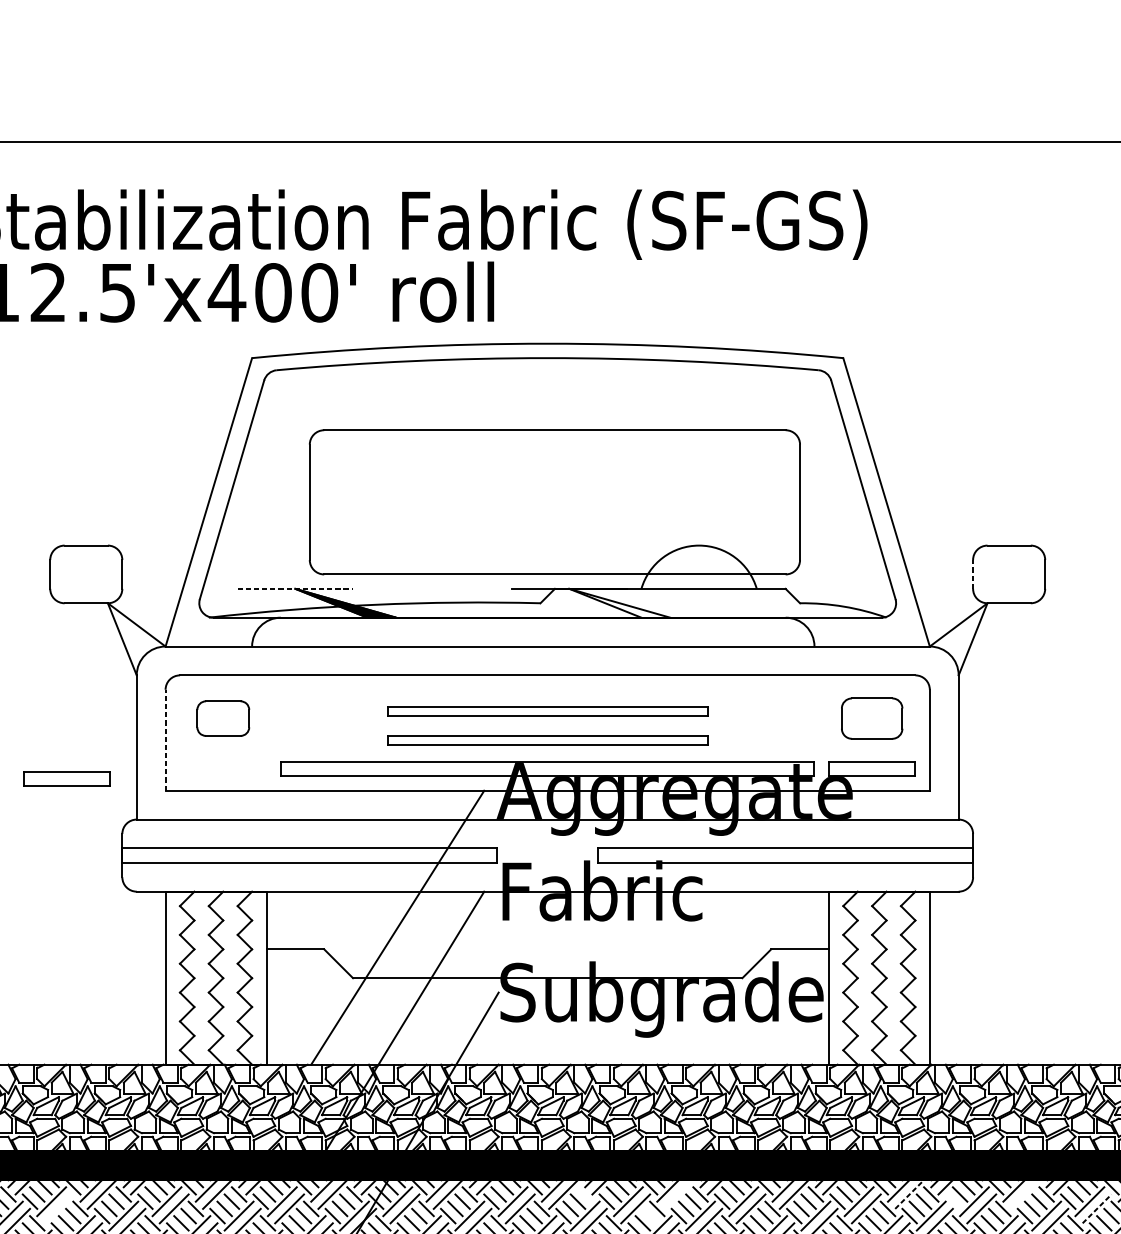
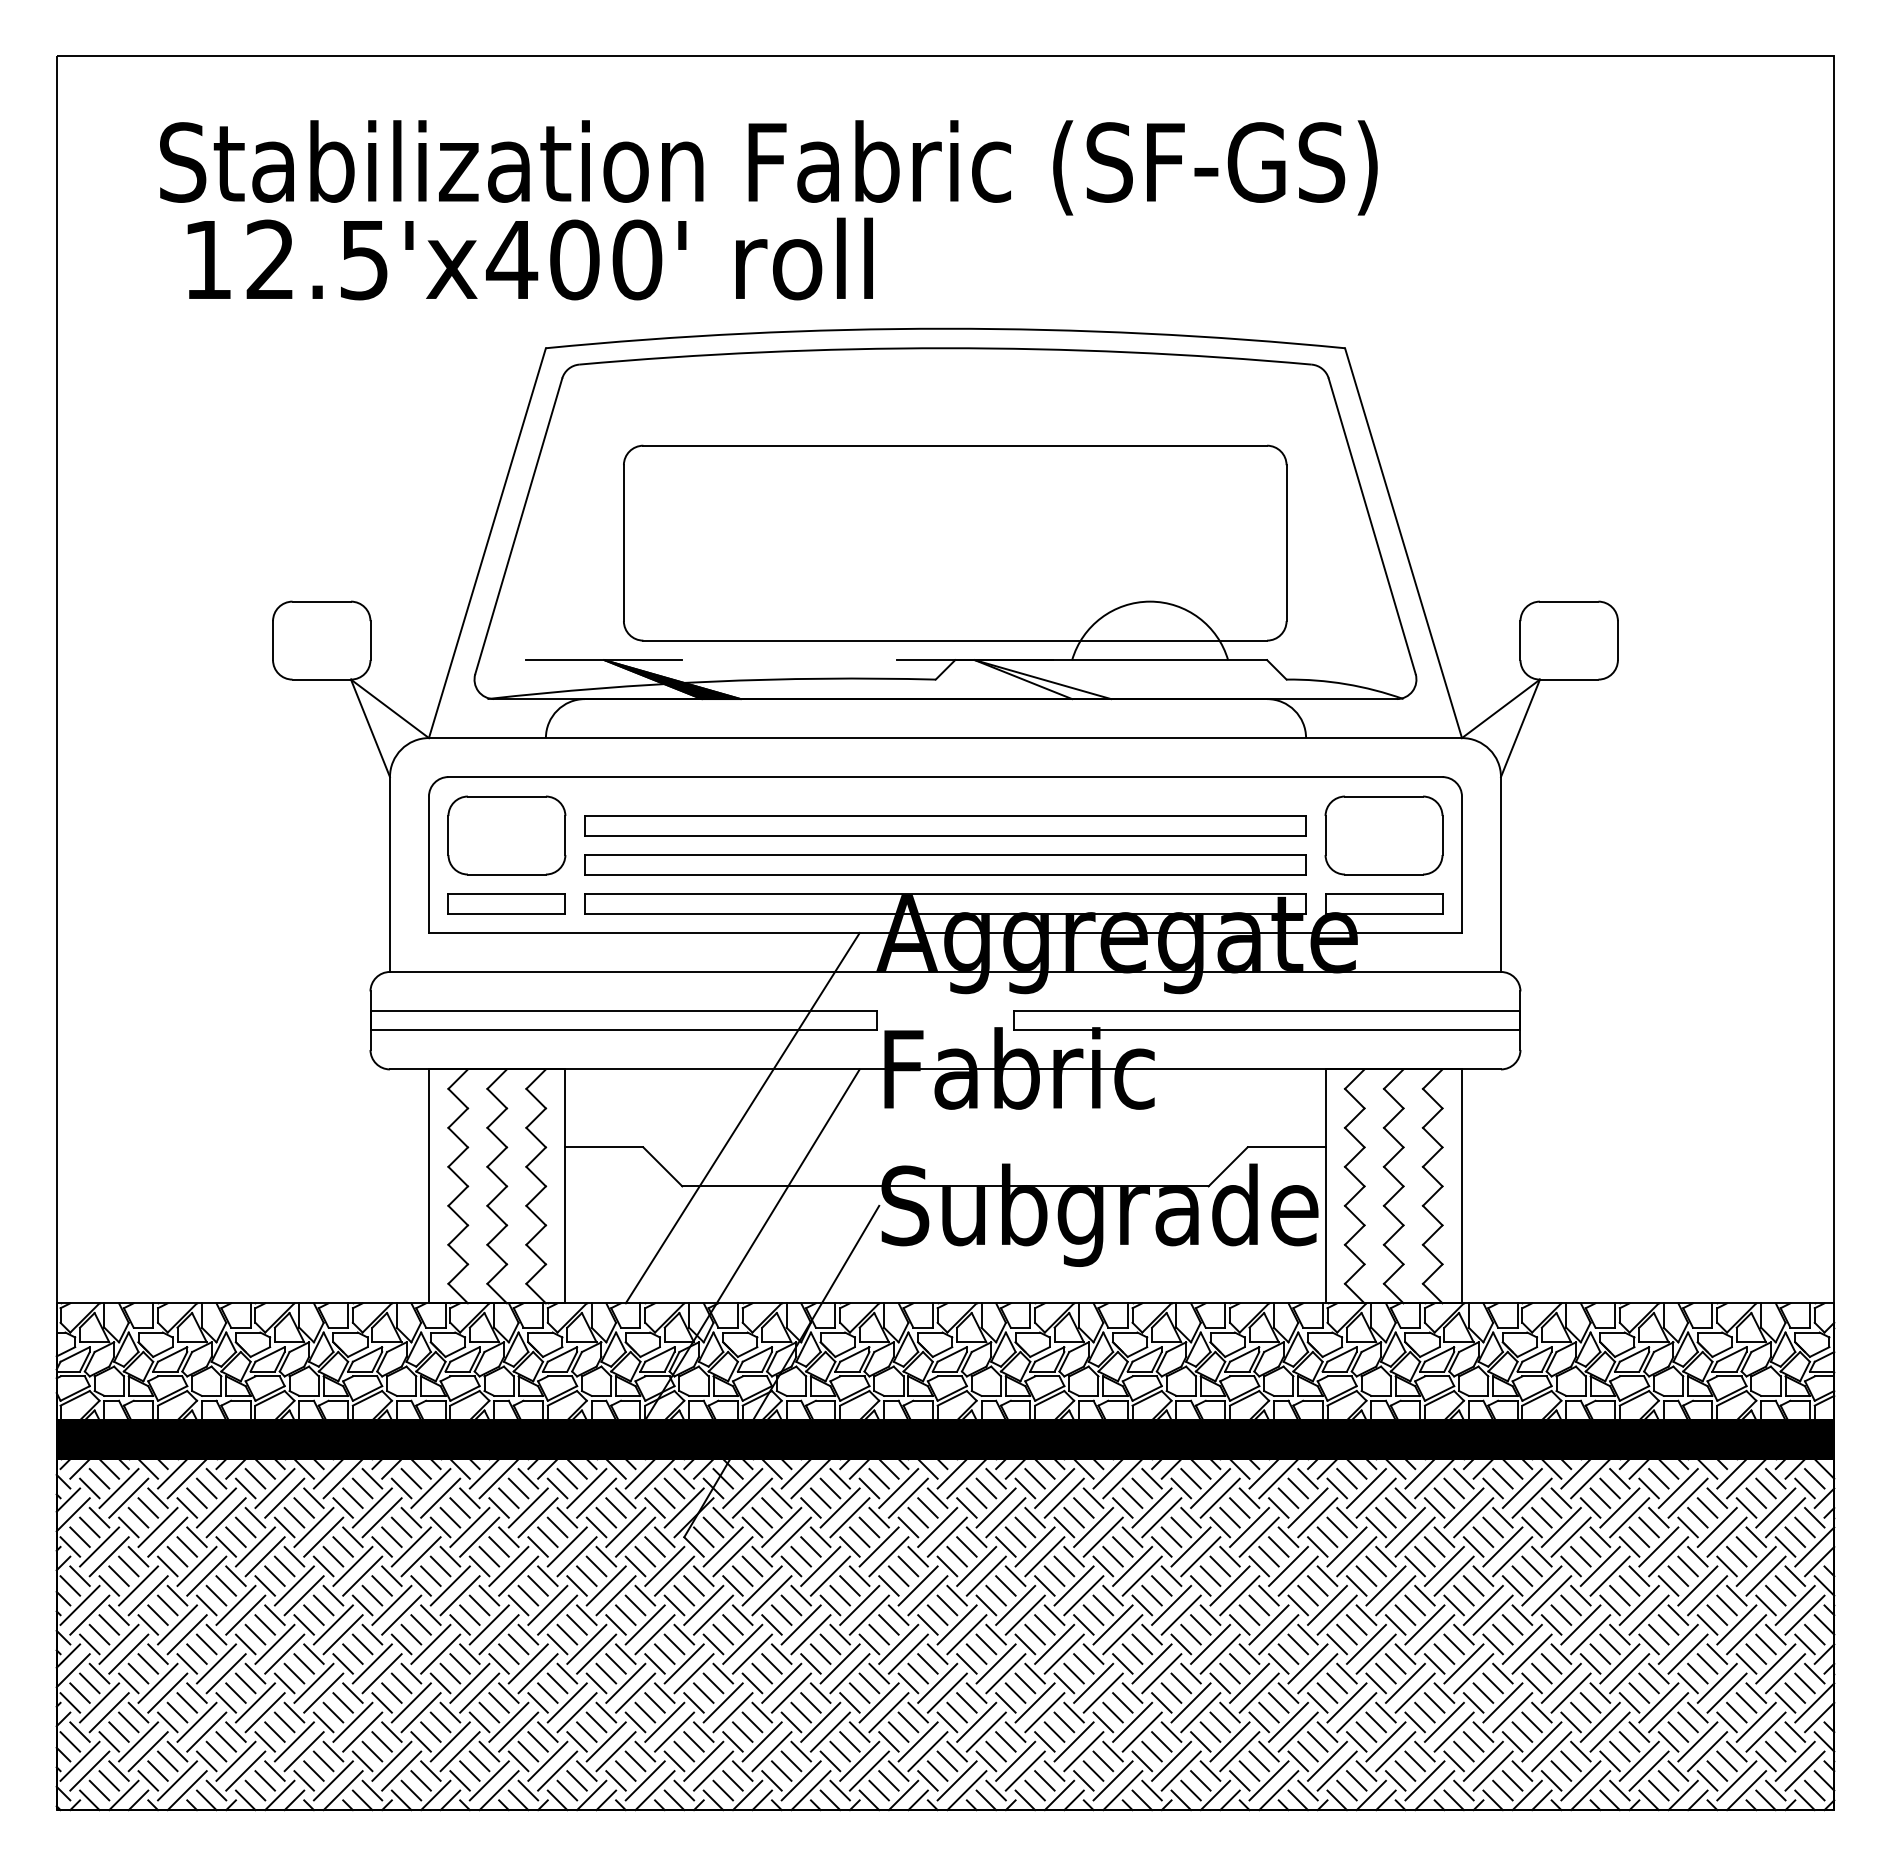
line: (973, 574) -> (1520, 640), dashed -> solid
line: (295, 589) -> (604, 660), dashed -> solid
part: (547, 711) -> (945, 825), size x1.67
part: (222, 718) -> (506, 835), size x1.67
part: (871, 718) -> (1383, 835), size x1.43
line: (165, 740) -> (428, 864), dashed -> solid
part: (547, 740) -> (945, 864), size x1.67
part: (66, 778) -> (506, 903), moved
line: (584, 1194) -> (995, 1478), added
line: (678, 1194) -> (1122, 1478), added
line: (909, 1194) -> (1434, 1478), dashed -> solid
line: (1024, 1194) -> (1590, 1478), added
line: (952, 1201) -> (1492, 1488), added
line: (58, 1208) -> (284, 1497), added
line: (1097, 1209) -> (1688, 1498), dashed -> solid
line: (649, 1215) -> (1083, 1507), added

